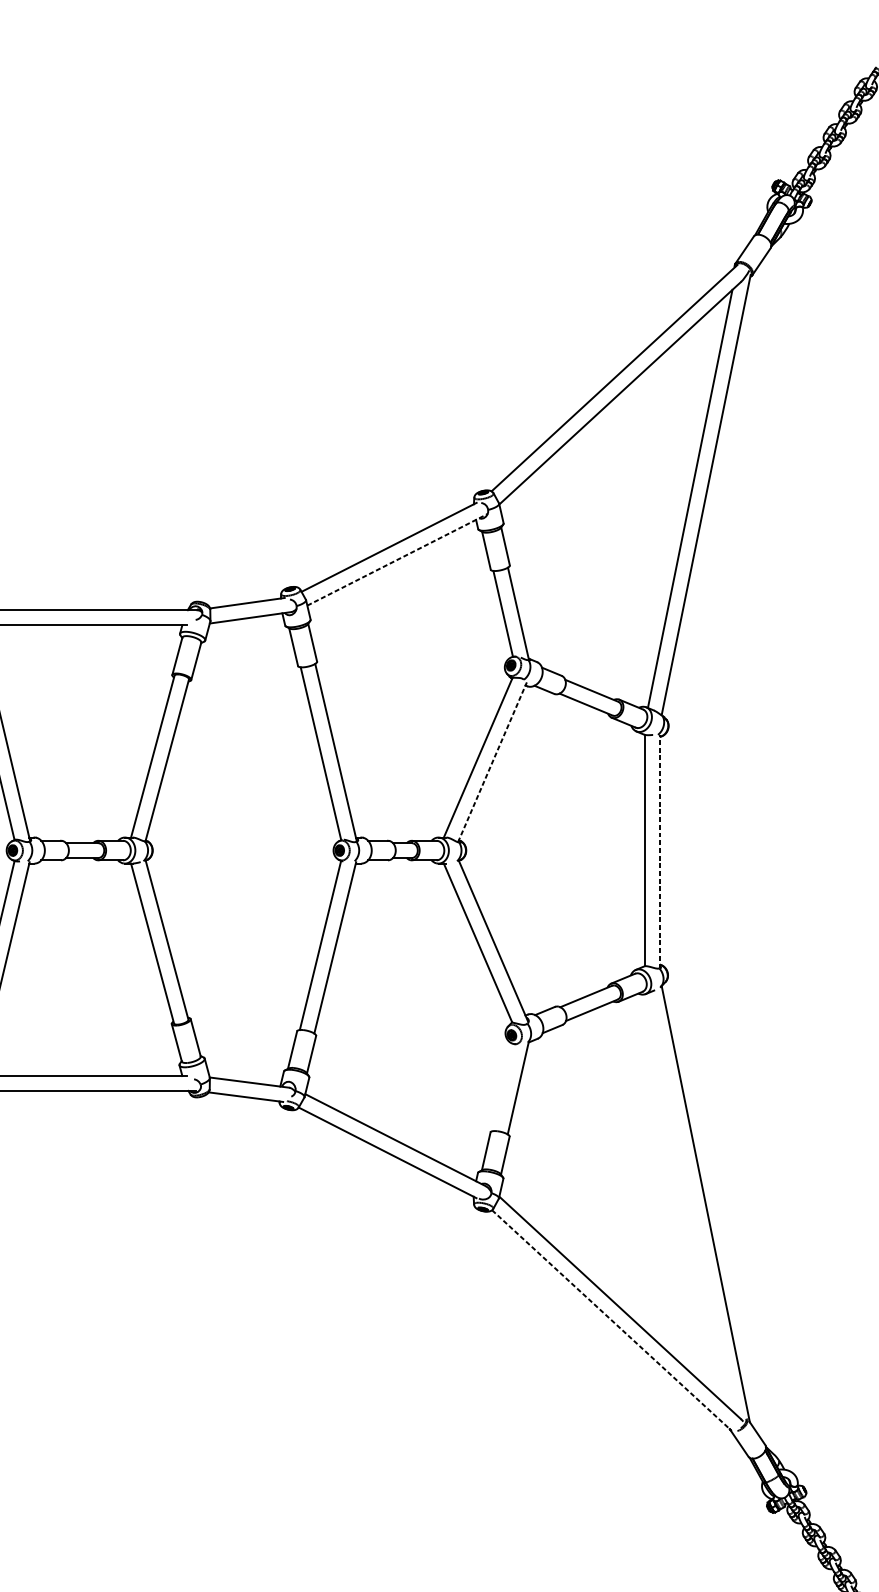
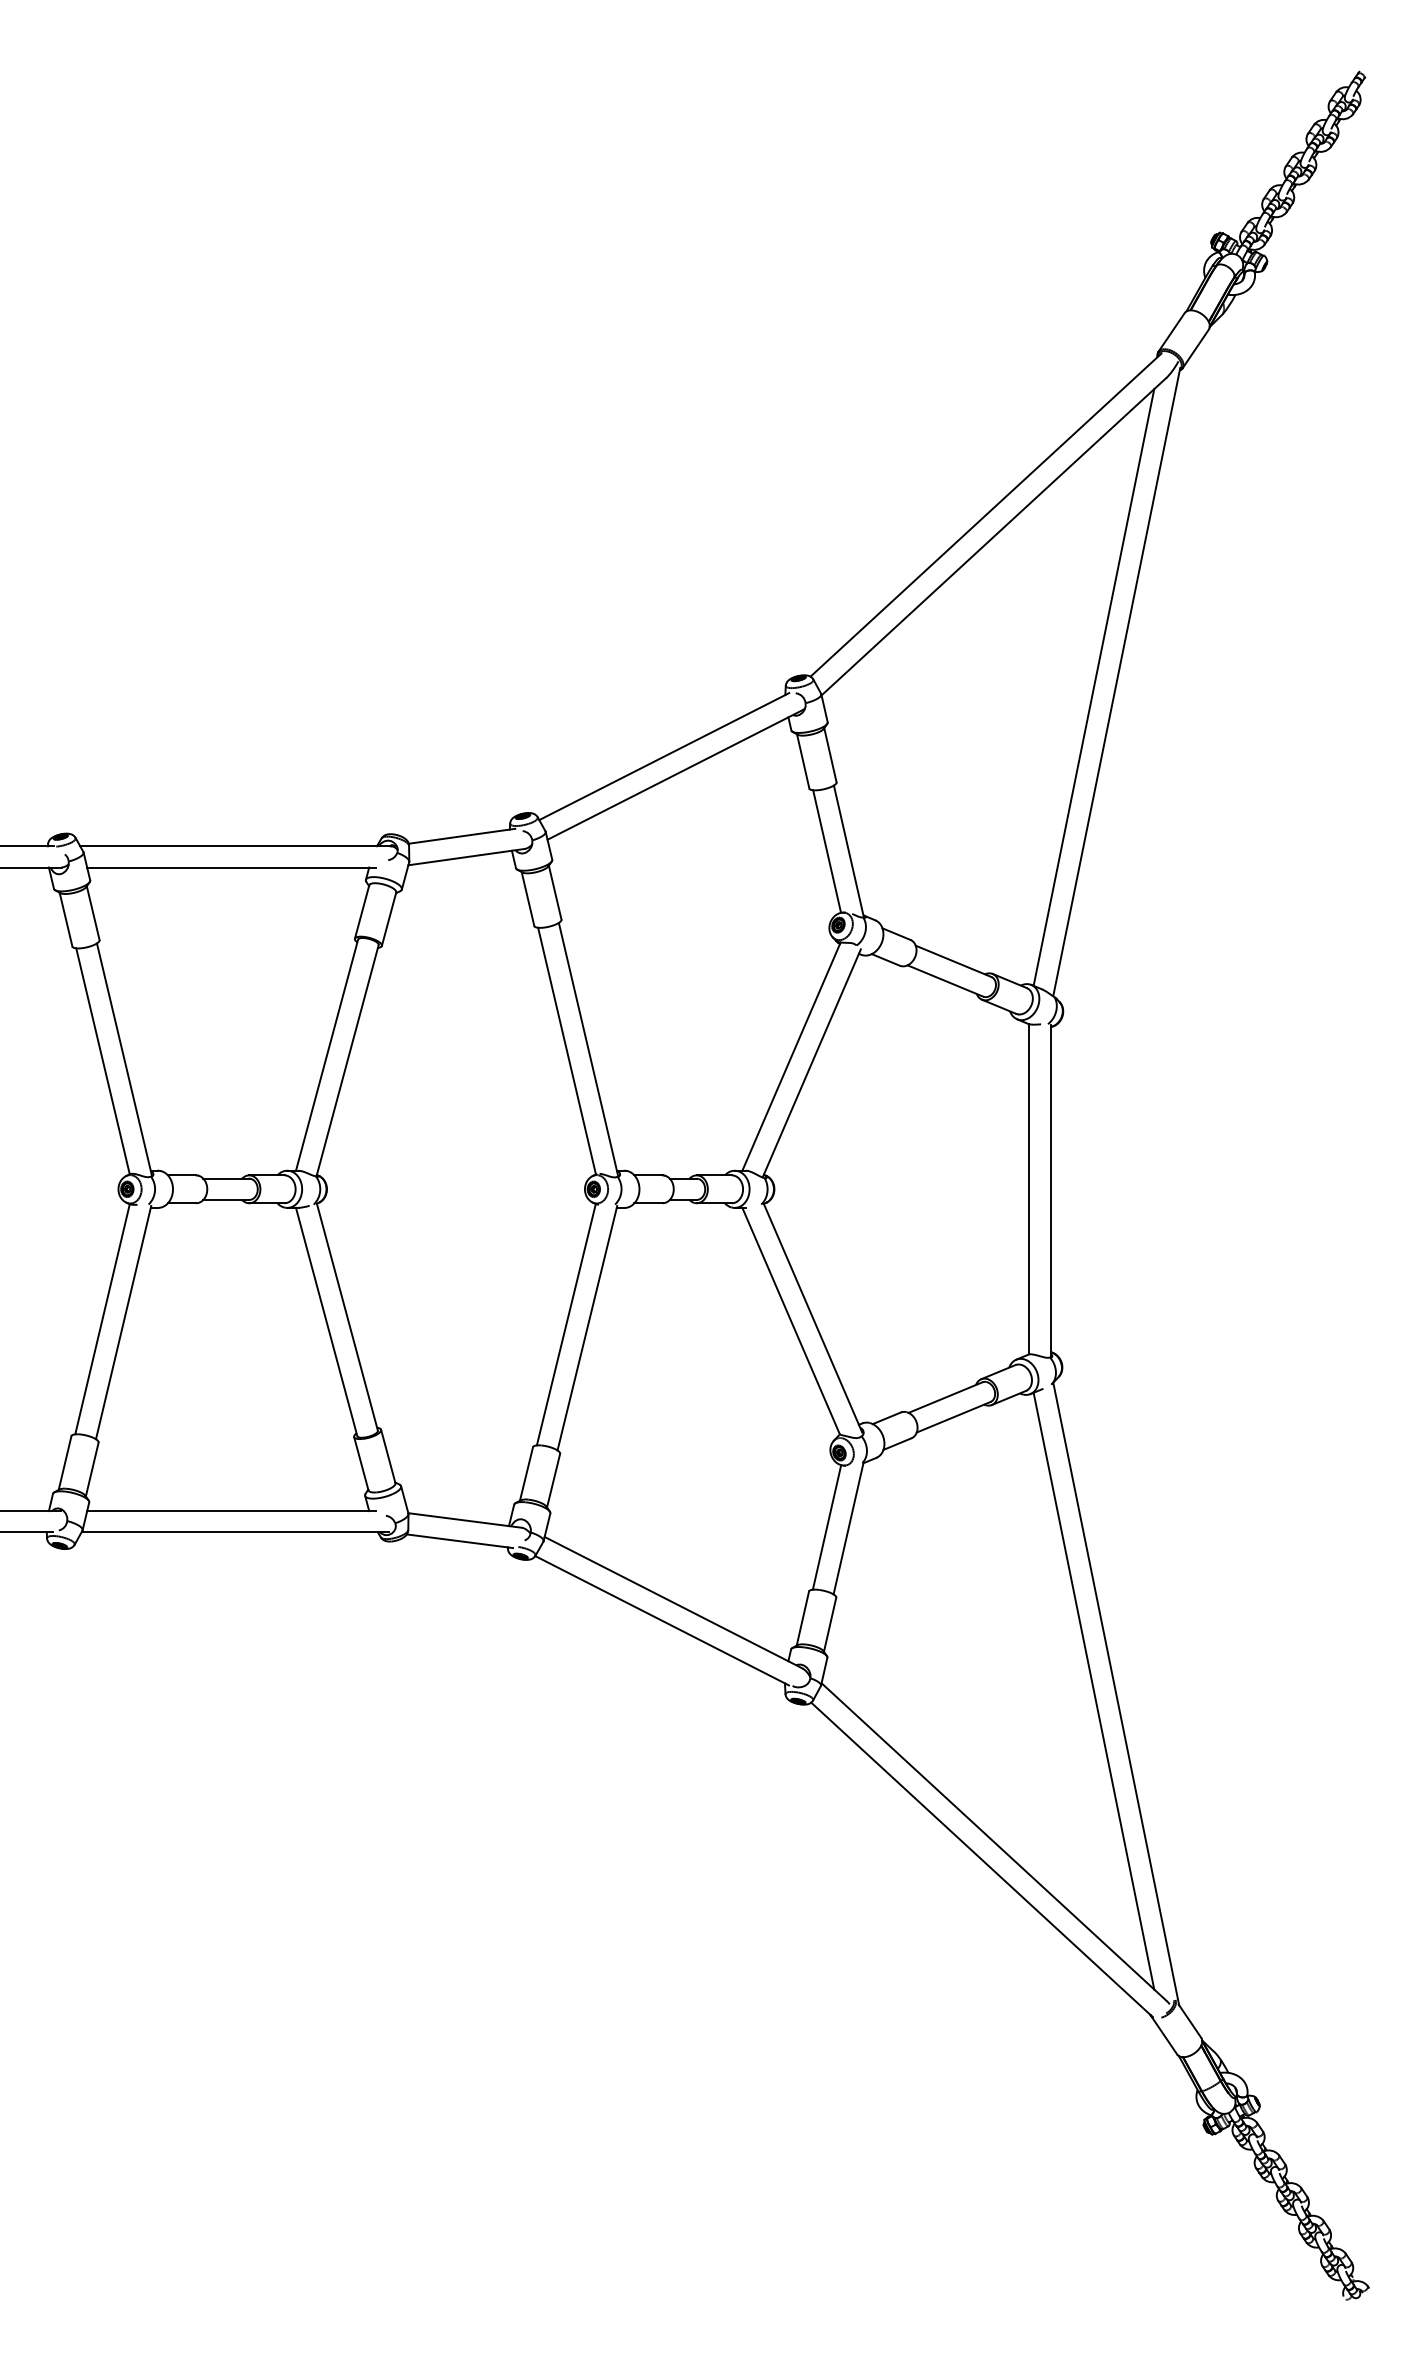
line: (396, 559) -> (675, 774), dashed -> solid
line: (492, 761) -> (811, 1062), dashed -> solid
line: (659, 851) -> (1050, 1190), dashed -> solid
line: (502, 1087) -> (826, 1527), added
line: (689, 1201) -> (1093, 1690), added
line: (612, 1320) -> (982, 1860), dashed -> solid

